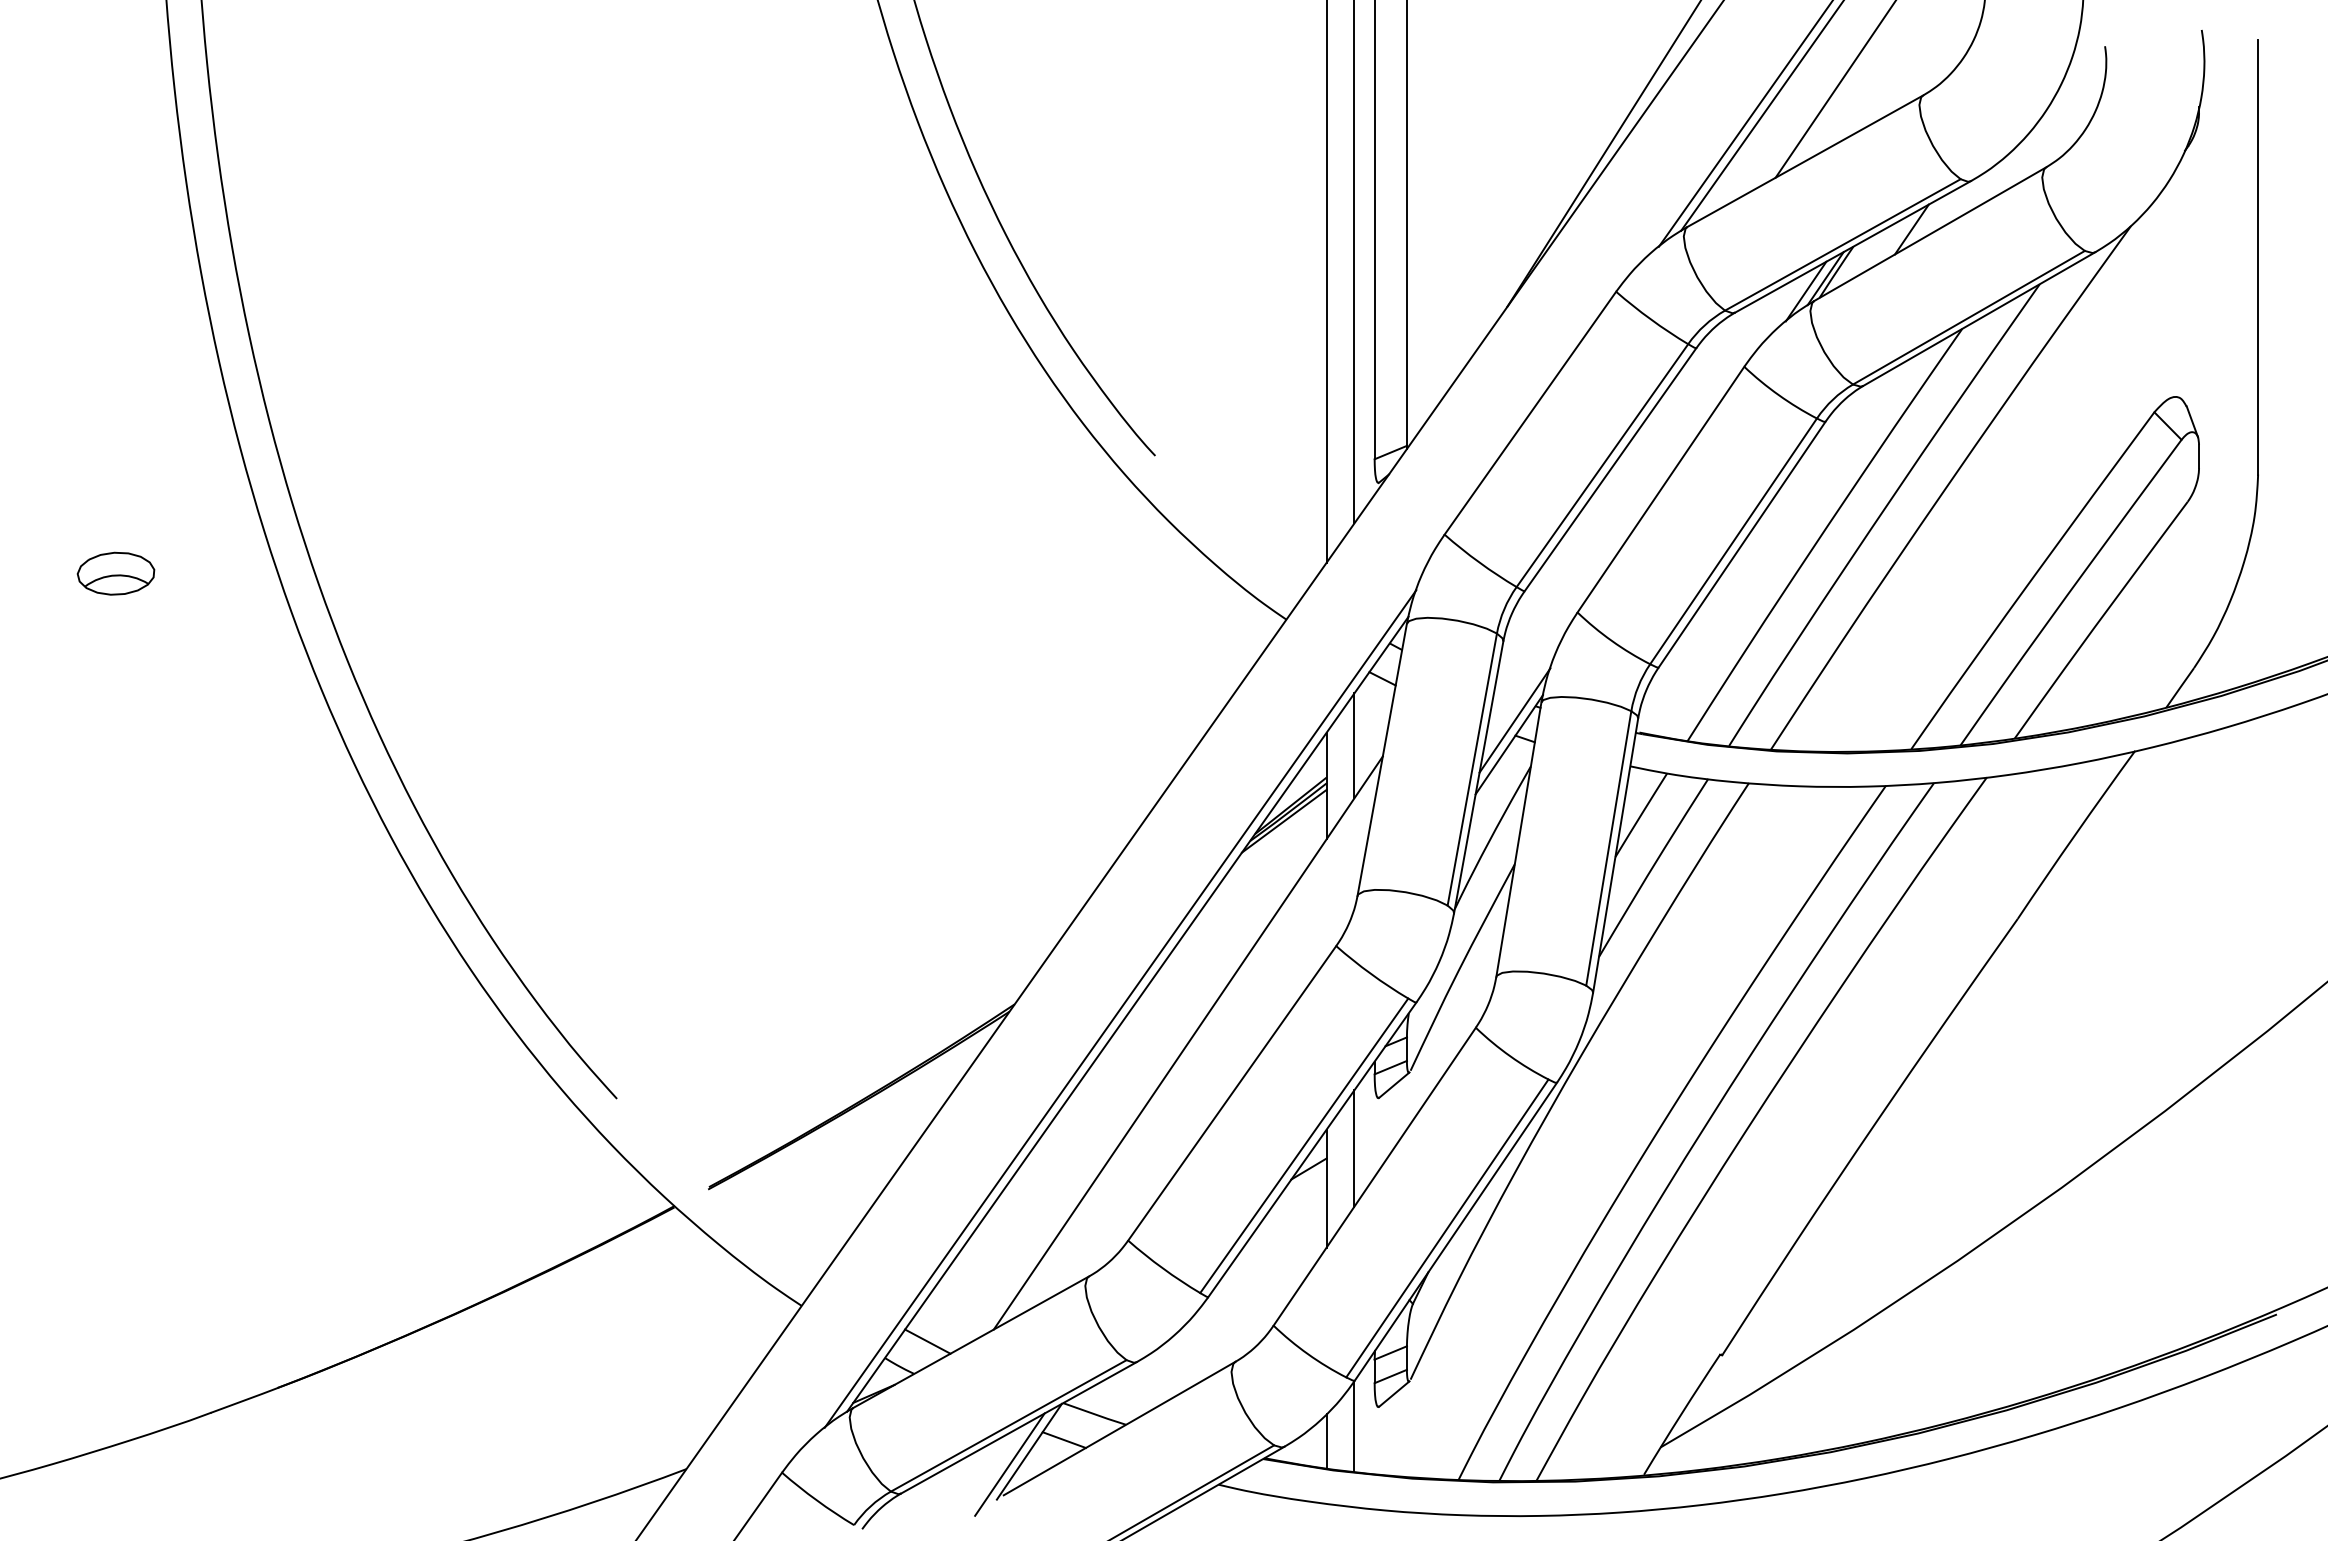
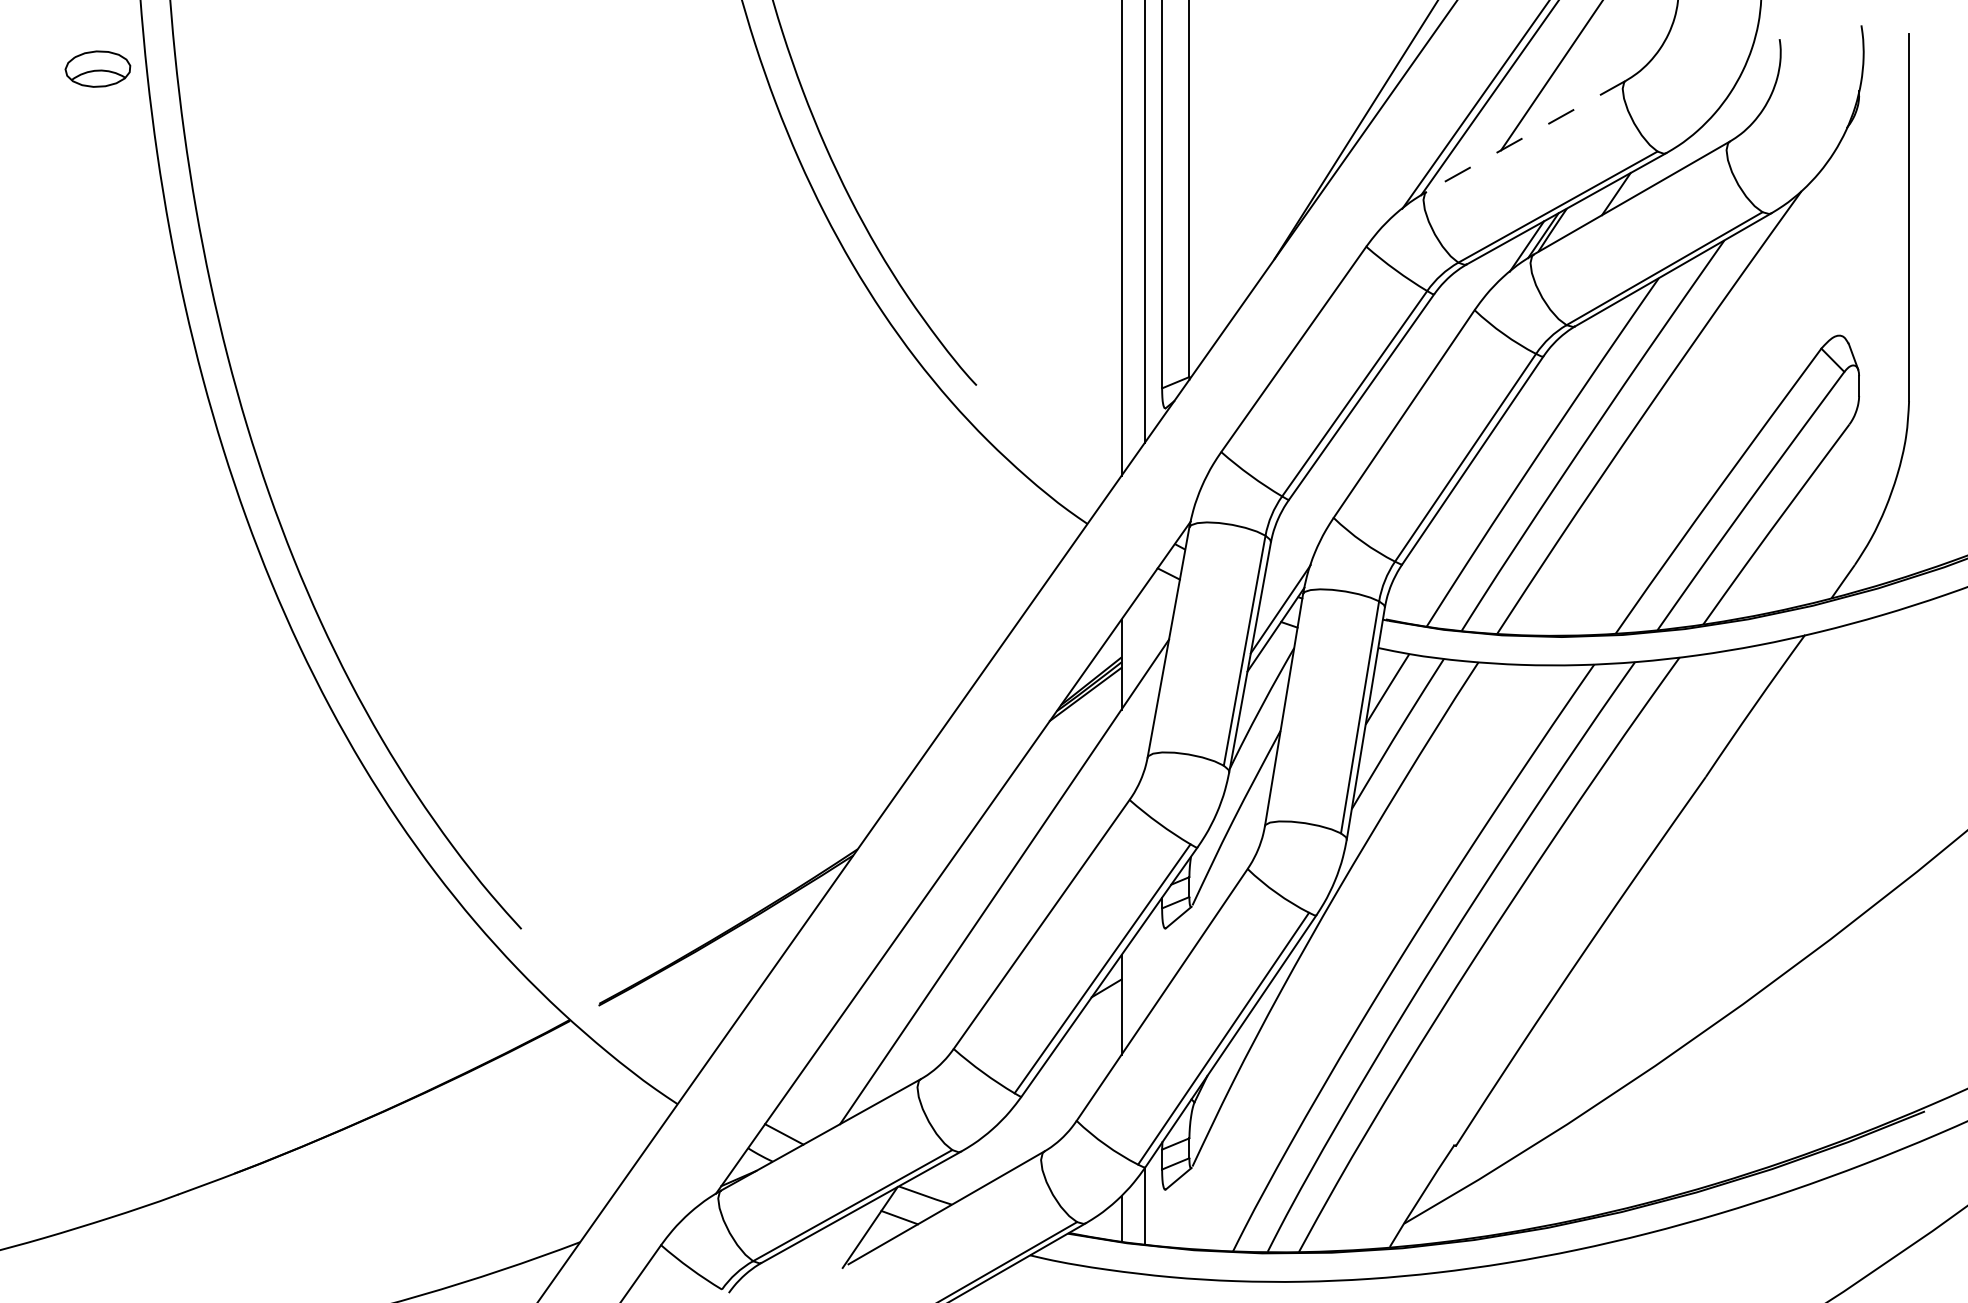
line: (1805, 161) -> (1526, 136), solid -> dashed
part: (115, 573) -> (97, 68), moved
line: (1354, 745) -> (1145, 630), removed
line: (1120, 1008) -> (947, 852), removed
line: (1354, 1148) -> (1145, 971), removed
line: (1009, 1464) -> (853, 1238), removed

